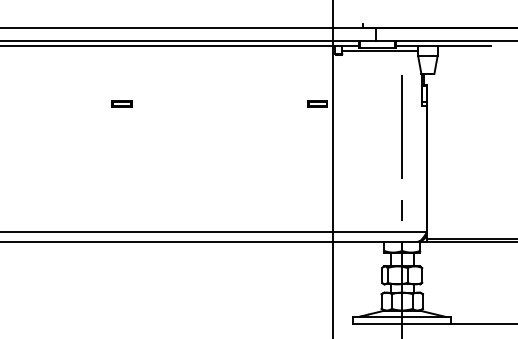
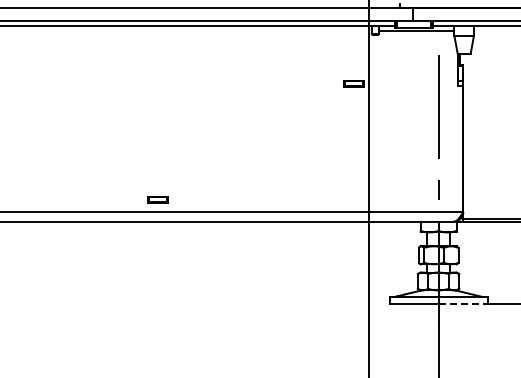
part: (121, 103) -> (157, 199), moved
line: (427, 323) -> (463, 303), solid -> dashed

